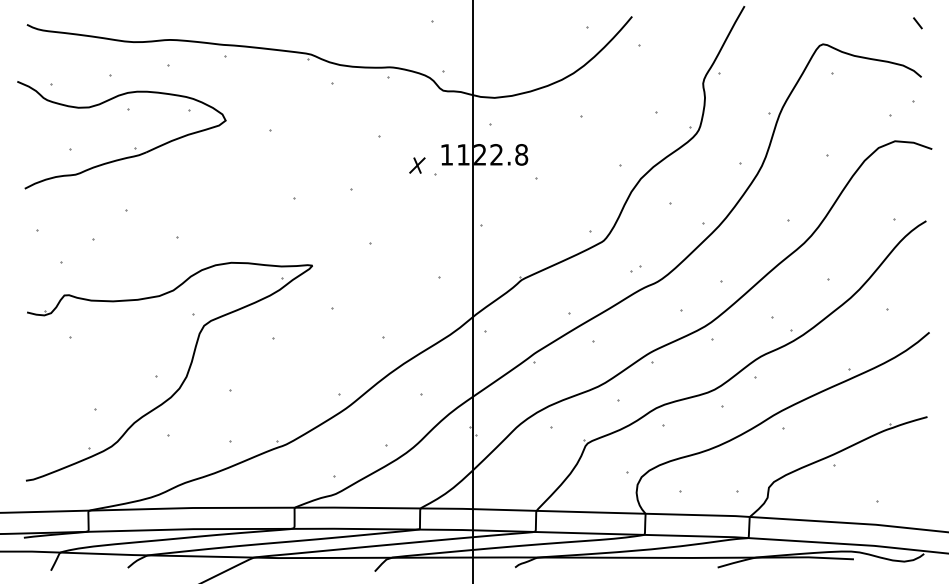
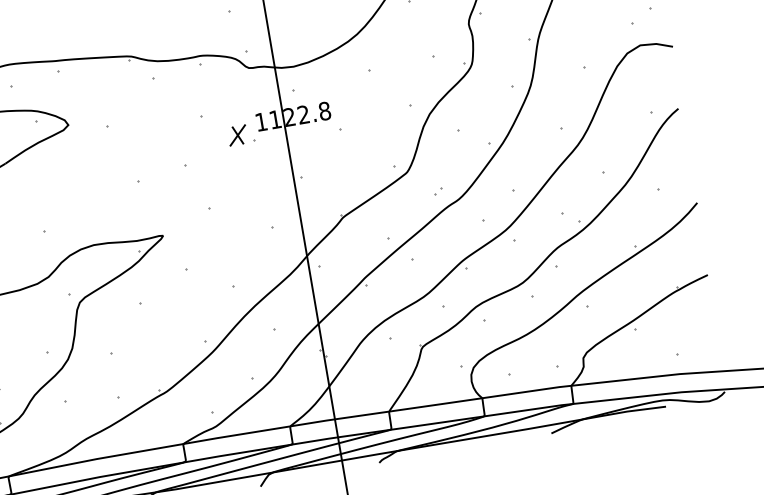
part: (417, 165) -> (237, 135), size x1.43

